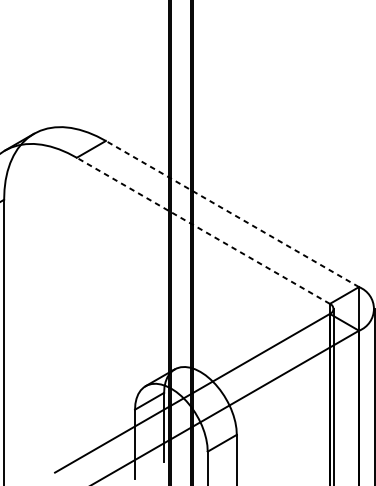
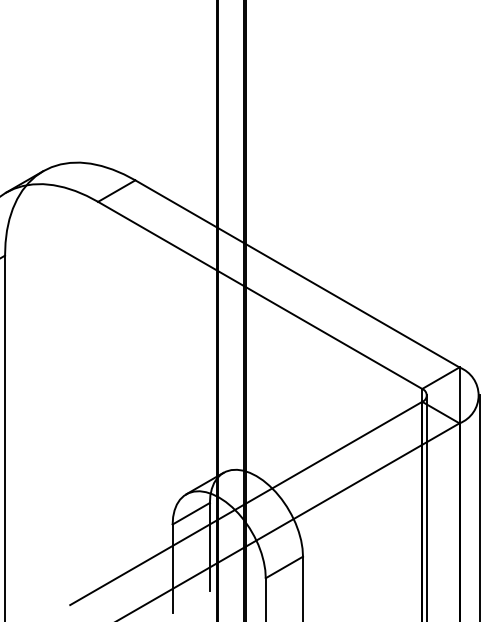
line: (232, 213) -> (297, 273), dashed -> solid
line: (202, 230) -> (259, 295), dashed -> solid

